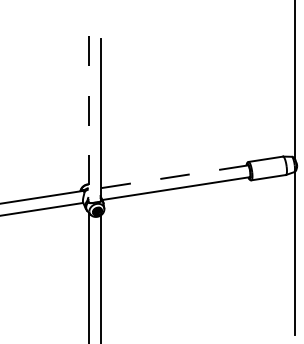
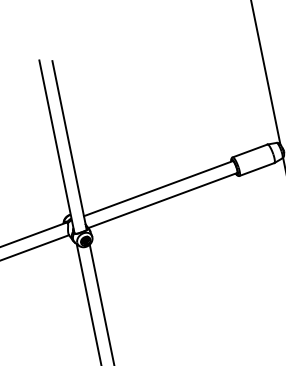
line: (88, 119) -> (56, 147), dashed -> solid
line: (174, 176) -> (158, 188), dashed -> solid

